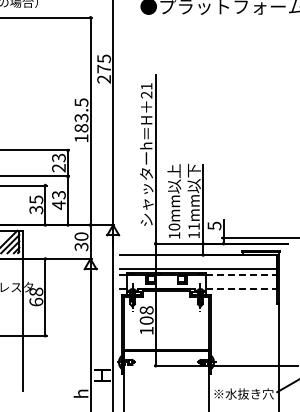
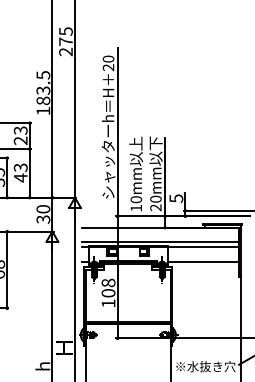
text: (146, 86) -> (108, 59), 21 -> 20
text: (193, 230) -> (155, 203), 11mm -> 20mm
line: (241, 274) -> (203, 247), dashed -> solid
line: (241, 288) -> (203, 261), dashed -> solid

